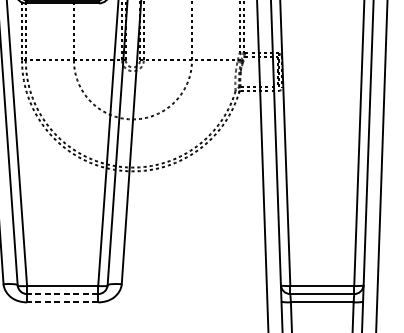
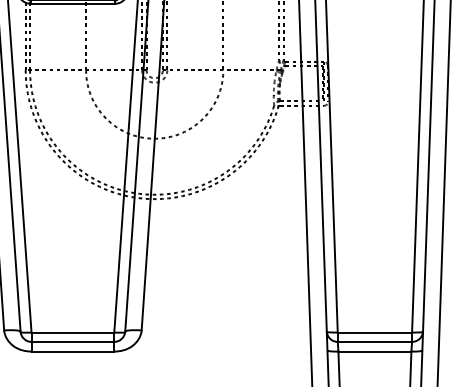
line: (62, 293) -> (72, 341), dashed -> solid
line: (62, 302) -> (72, 351), dashed -> solid

